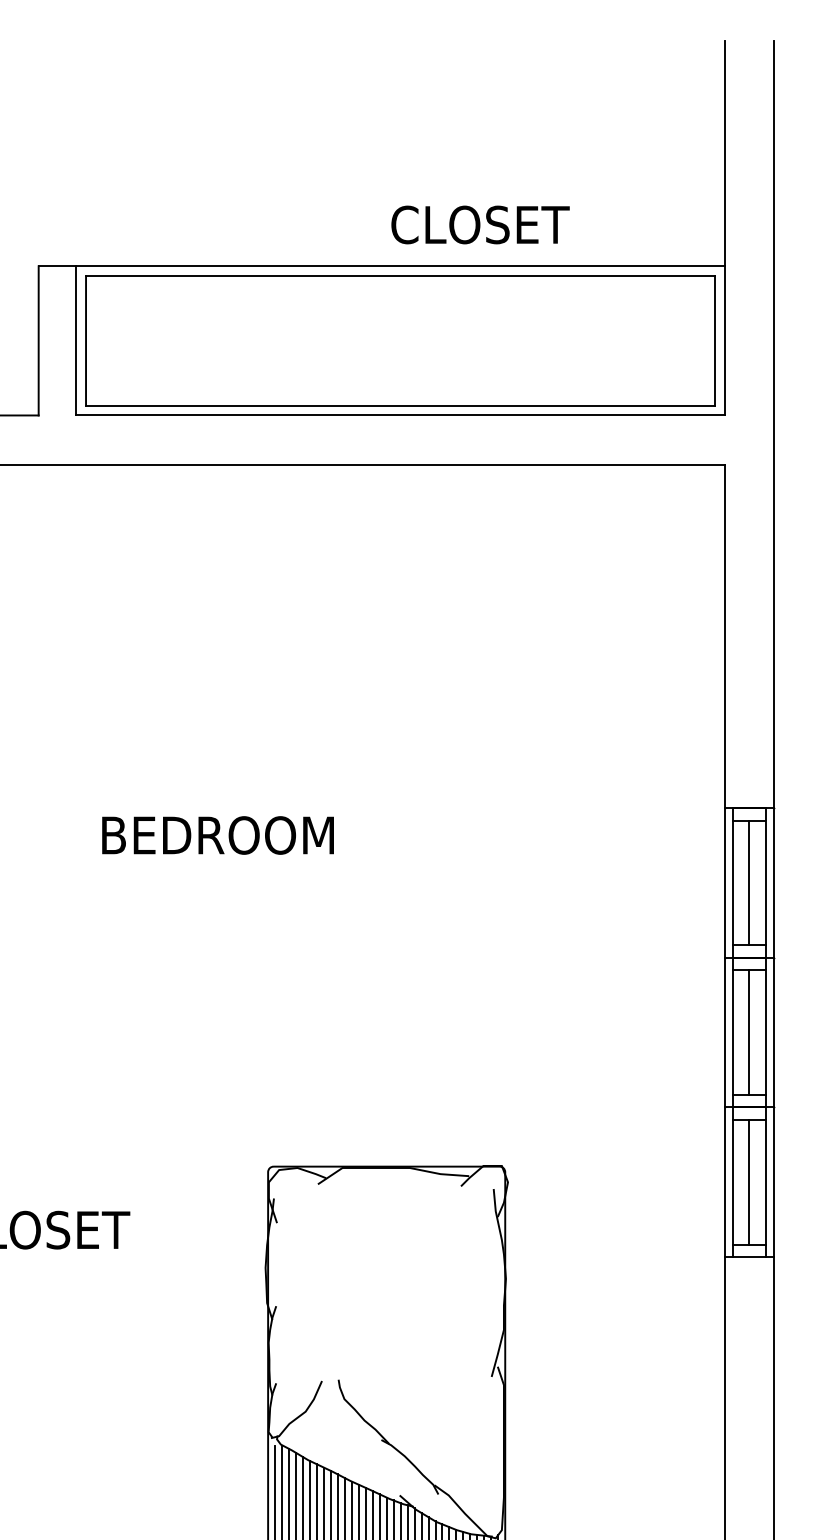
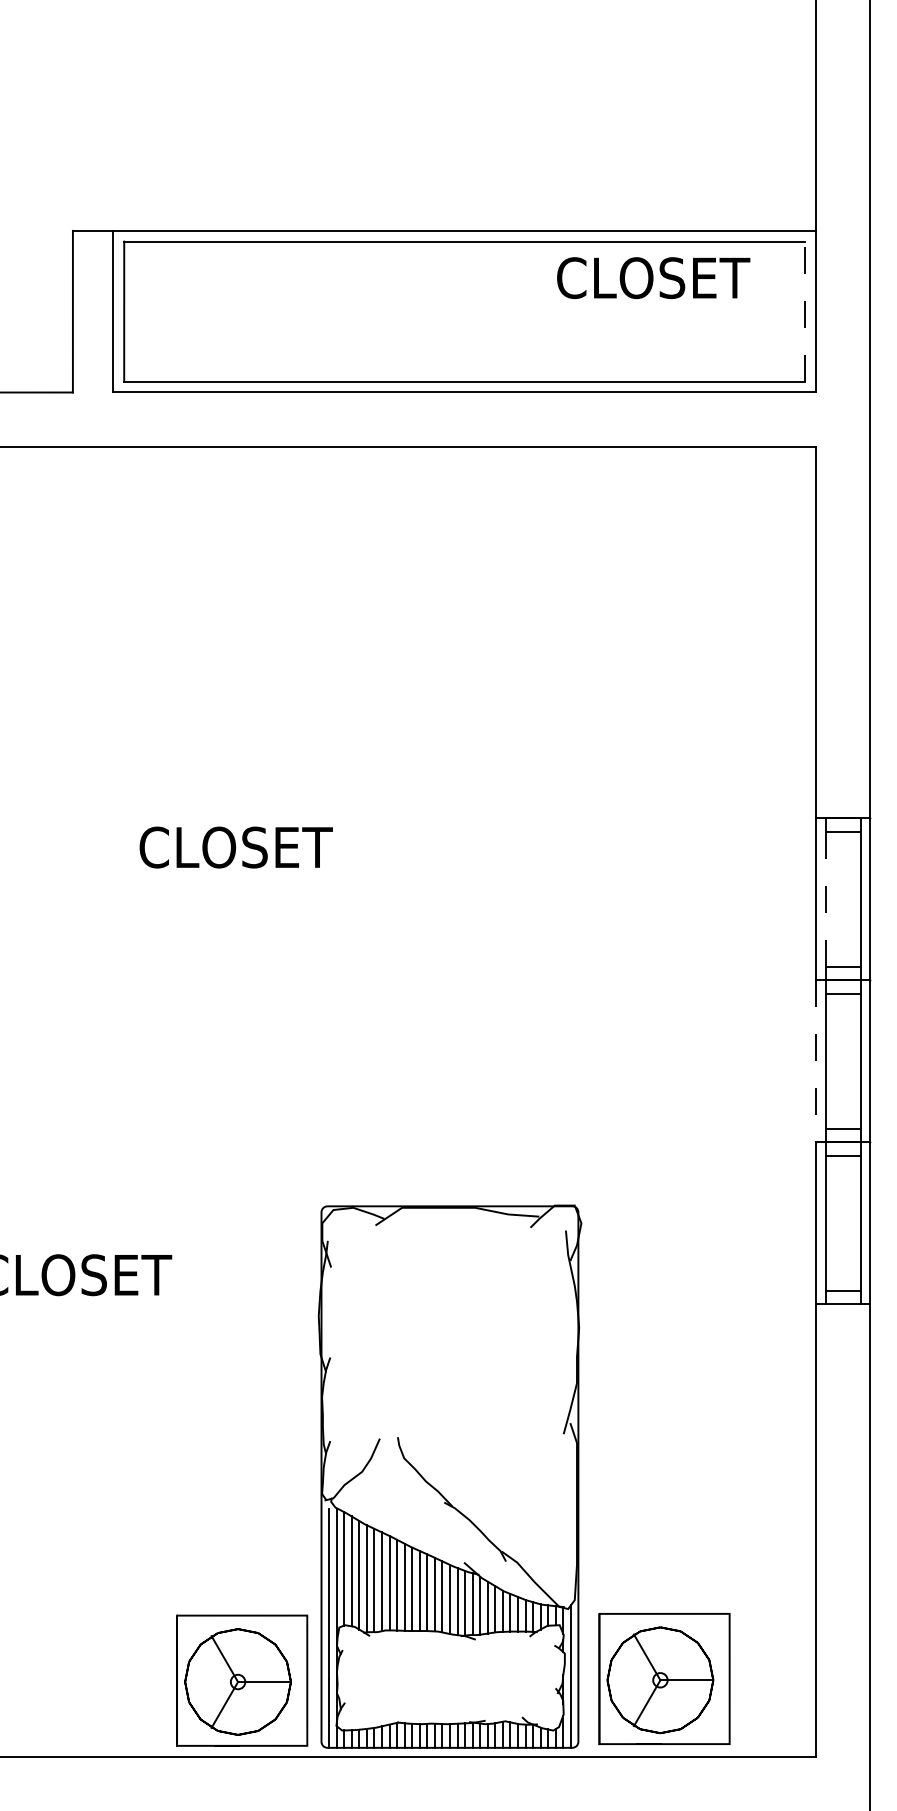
text: (480, 225) -> (653, 278), moved
line: (714, 340) -> (805, 311), solid -> dashed
text: (216, 835) -> (265, 847), BEDROOM -> CLOSET
line: (749, 882) -> (842, 898), removed
line: (733, 883) -> (825, 899), solid -> dashed
line: (725, 1032) -> (816, 1061), solid -> dashed
line: (749, 1032) -> (842, 1060), removed
line: (749, 1181) -> (842, 1222), removed

